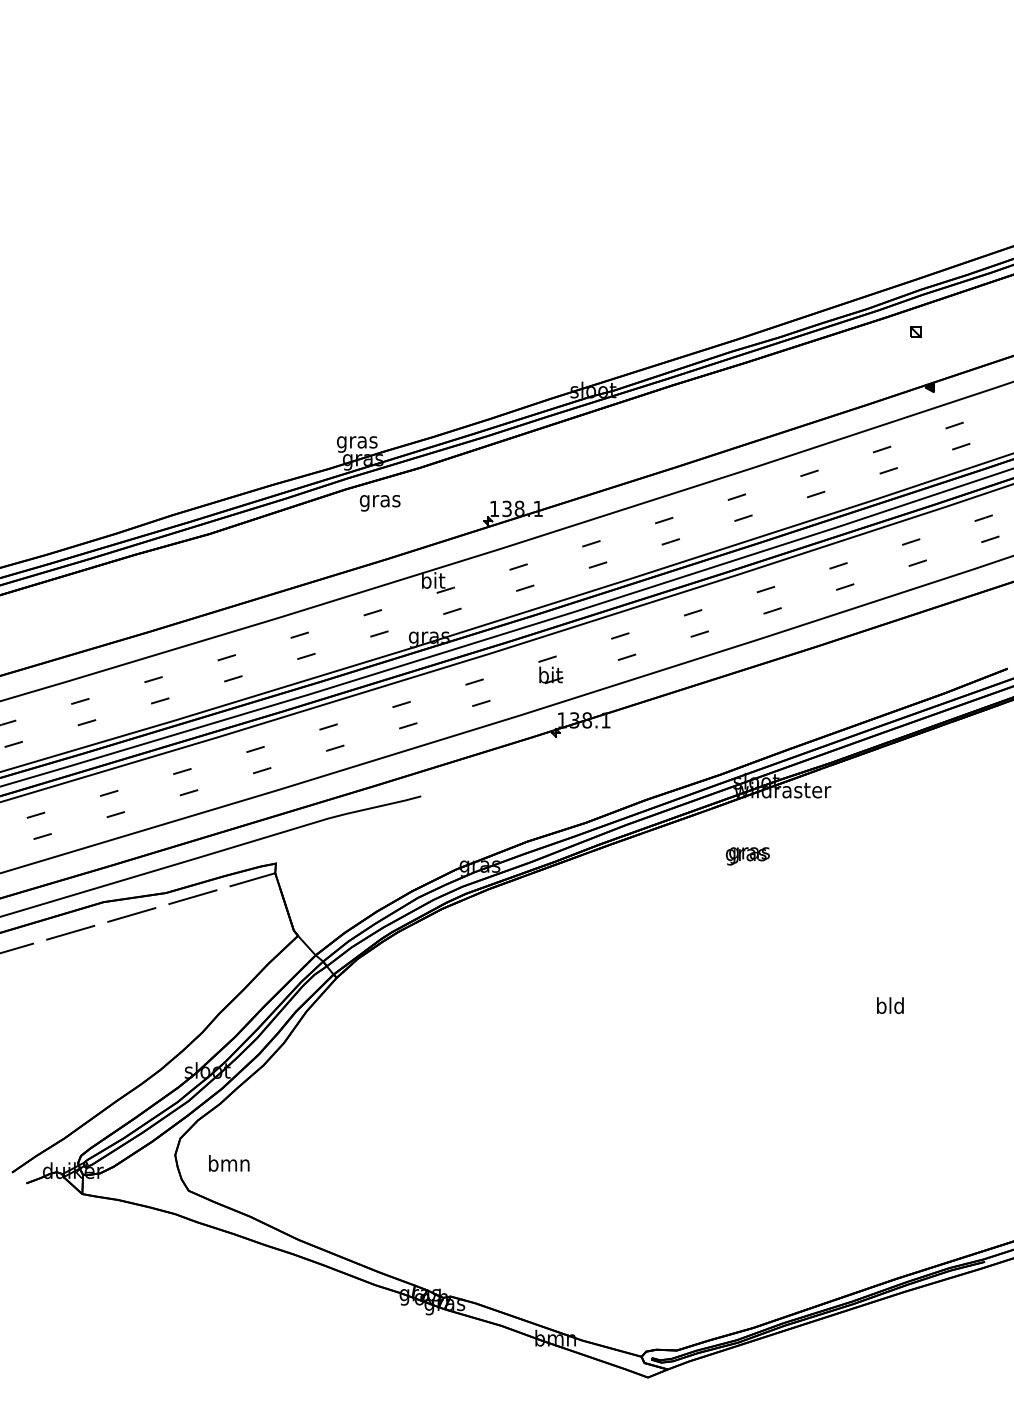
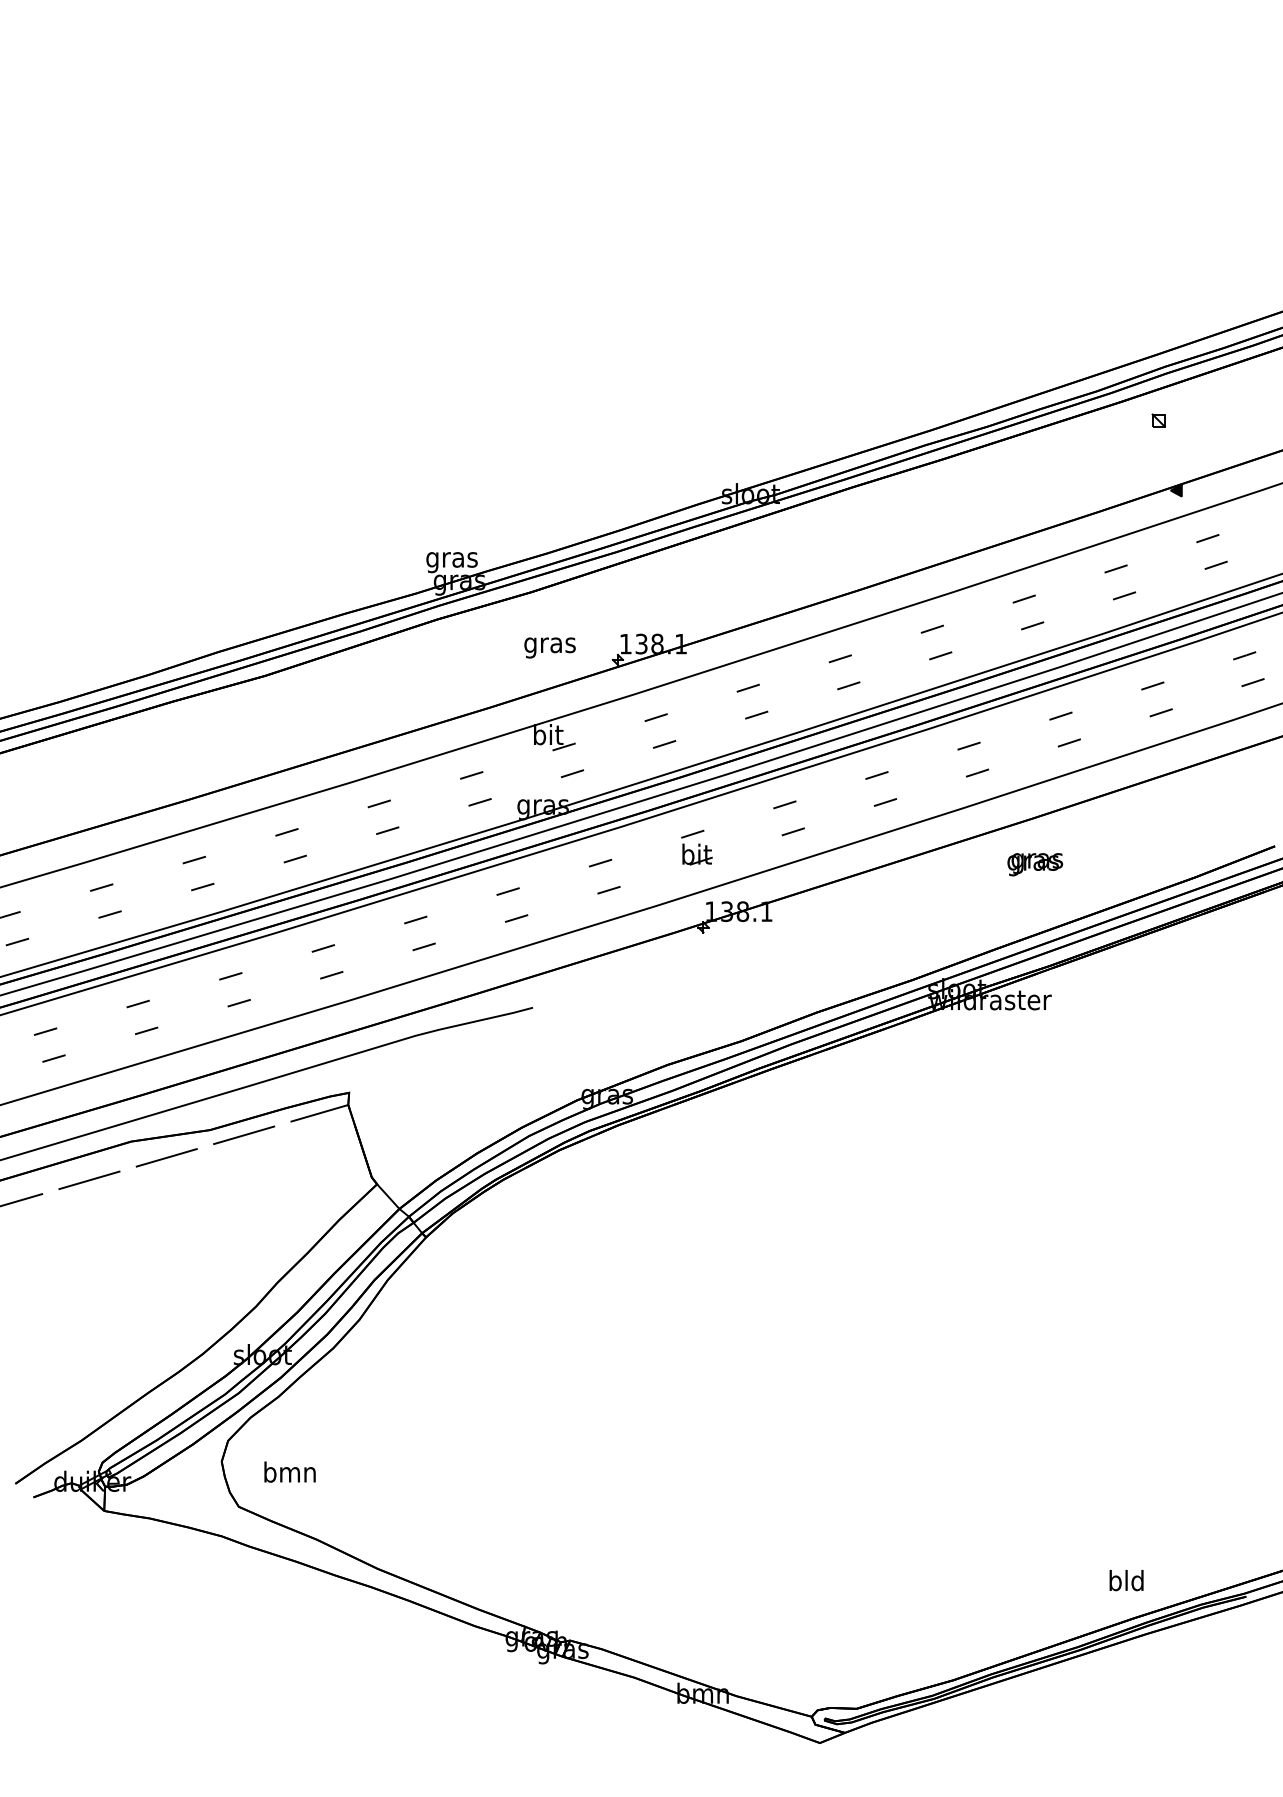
text: (379, 502) -> (549, 647), moved
text: (748, 856) -> (1035, 864), moved
text: (890, 1005) -> (1126, 1580), moved

